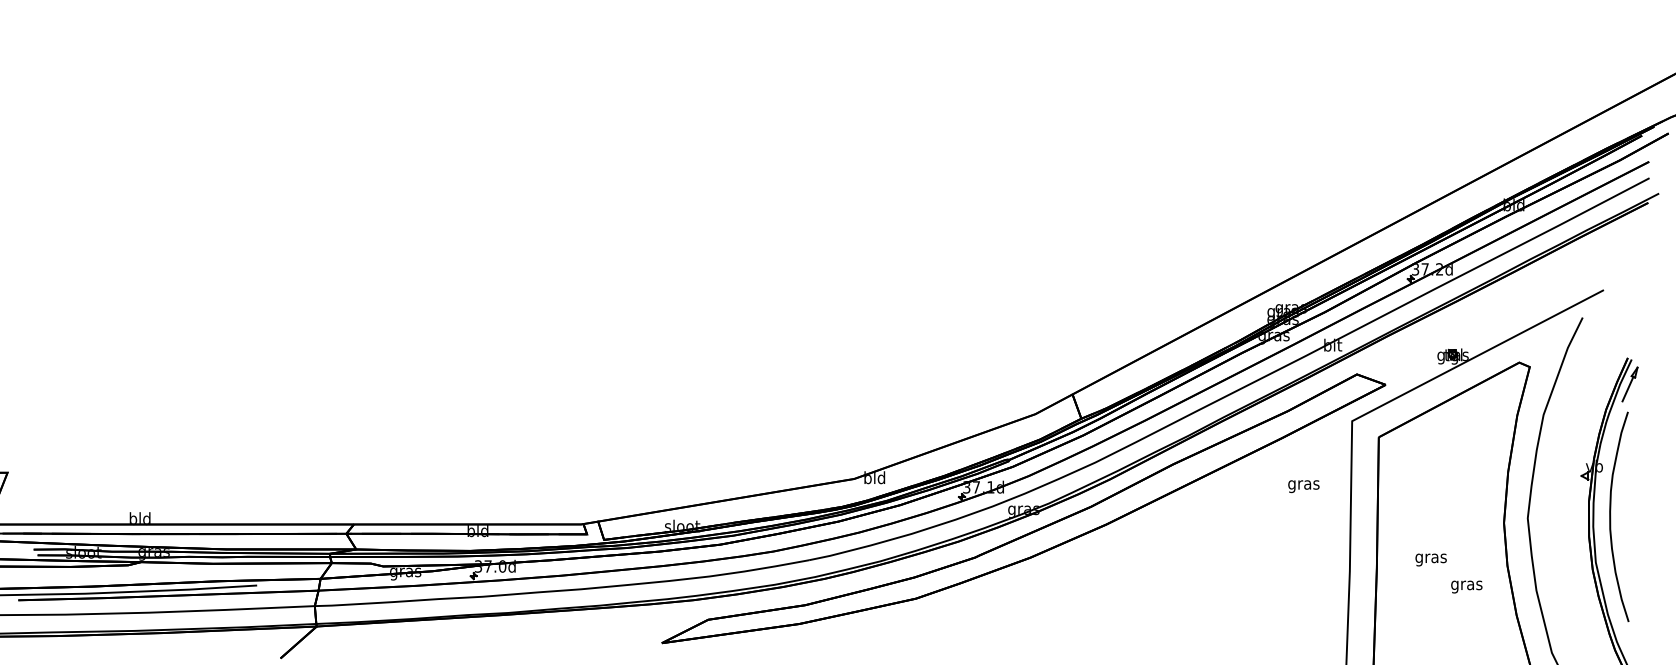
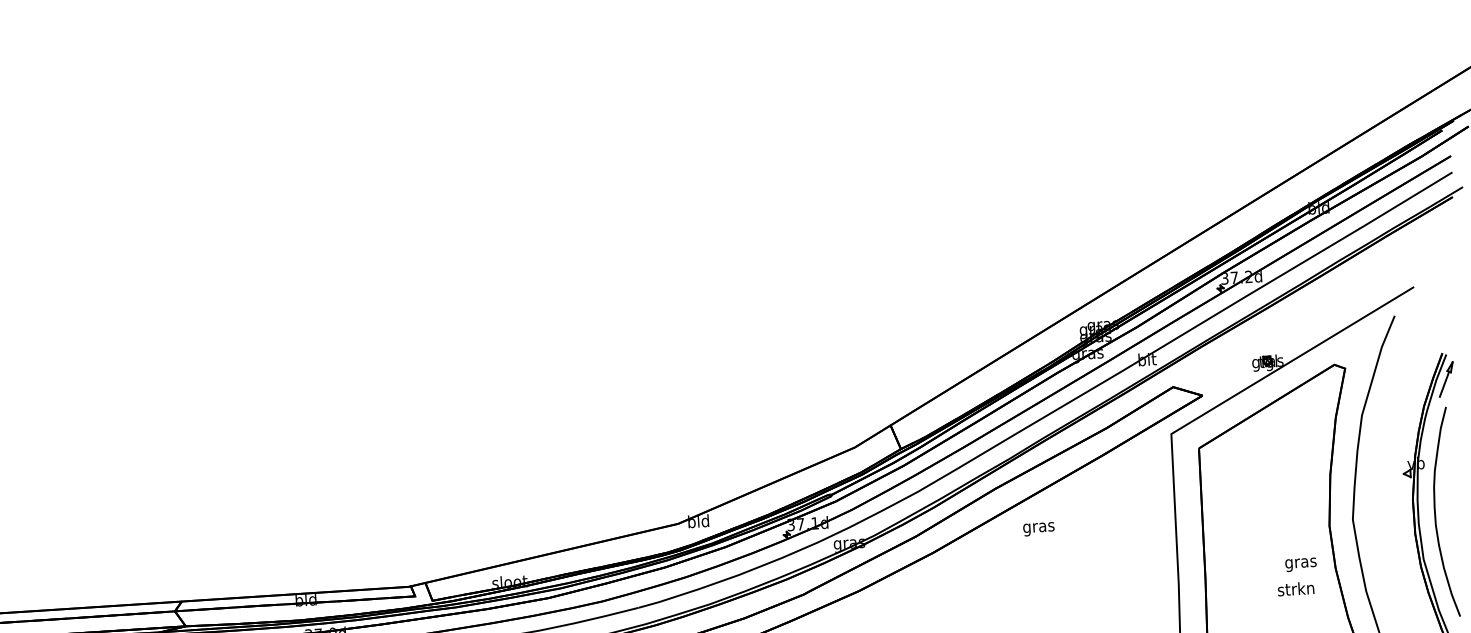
text: (1303, 486) -> (1038, 529), moved
text: (1430, 559) -> (1300, 564), moved
text: (1466, 585) -> (1296, 590), gras -> strkn

